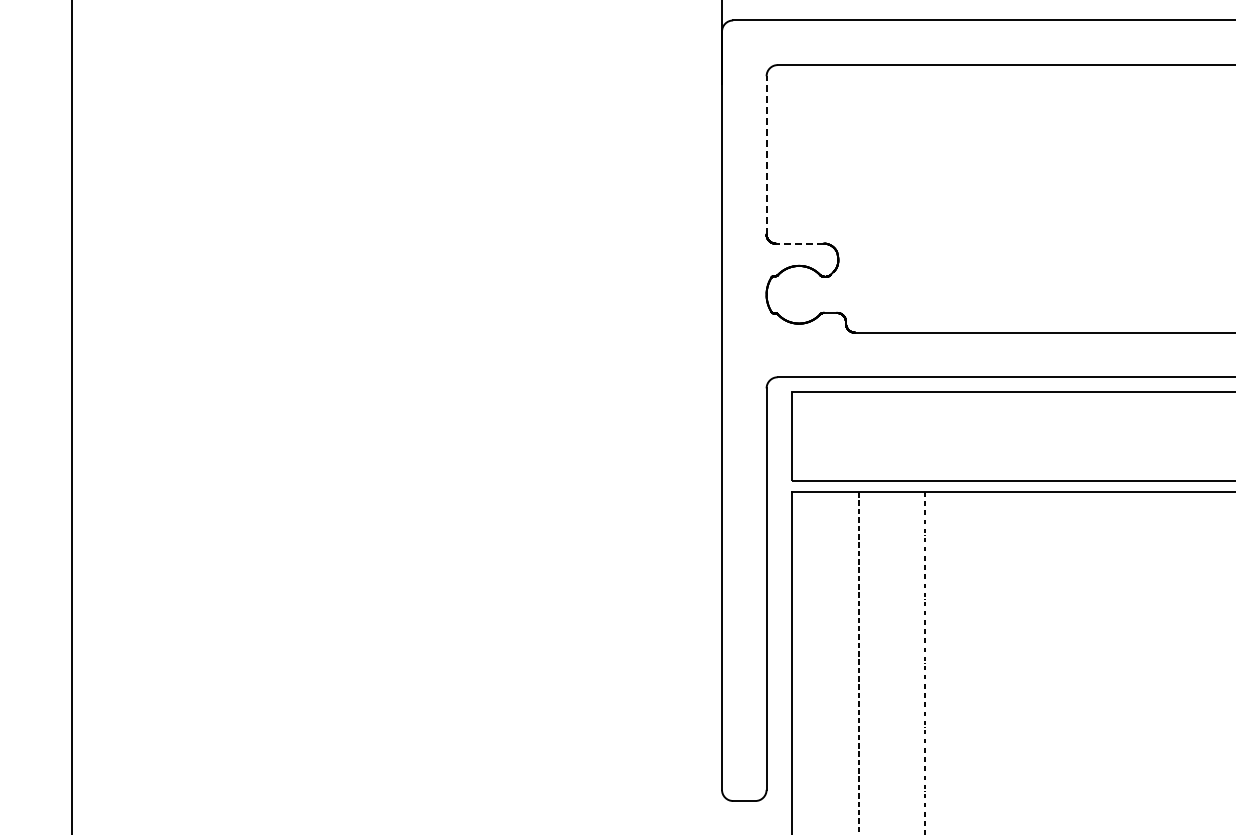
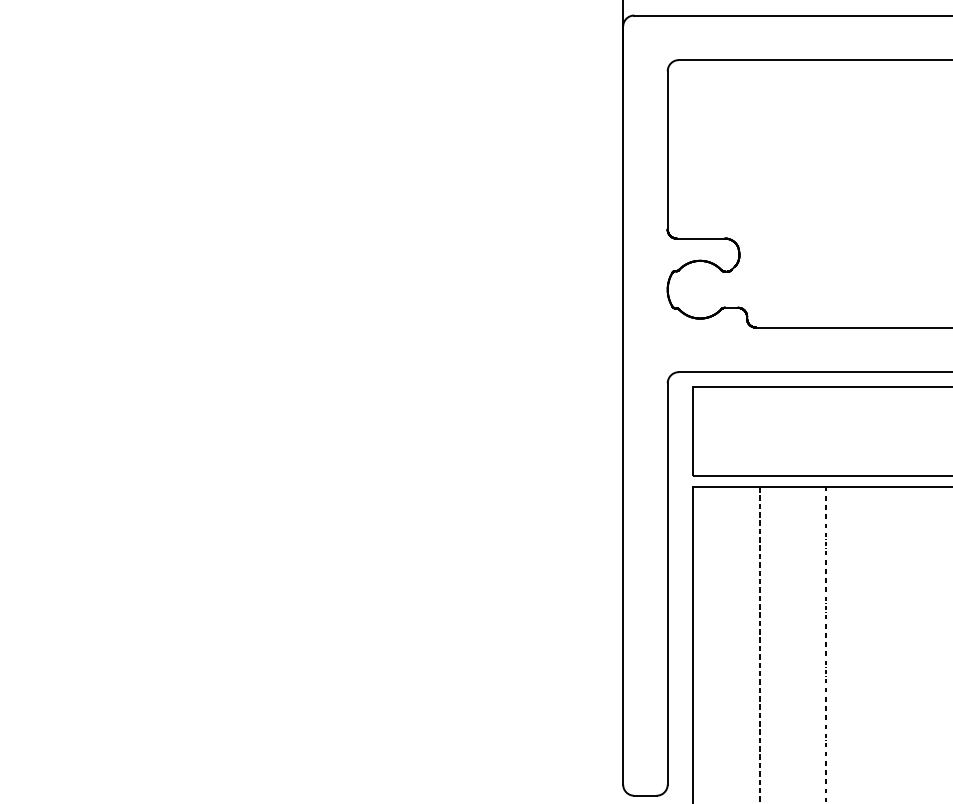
line: (766, 154) -> (667, 149), dashed -> solid
line: (799, 243) -> (700, 238), dashed -> solid

